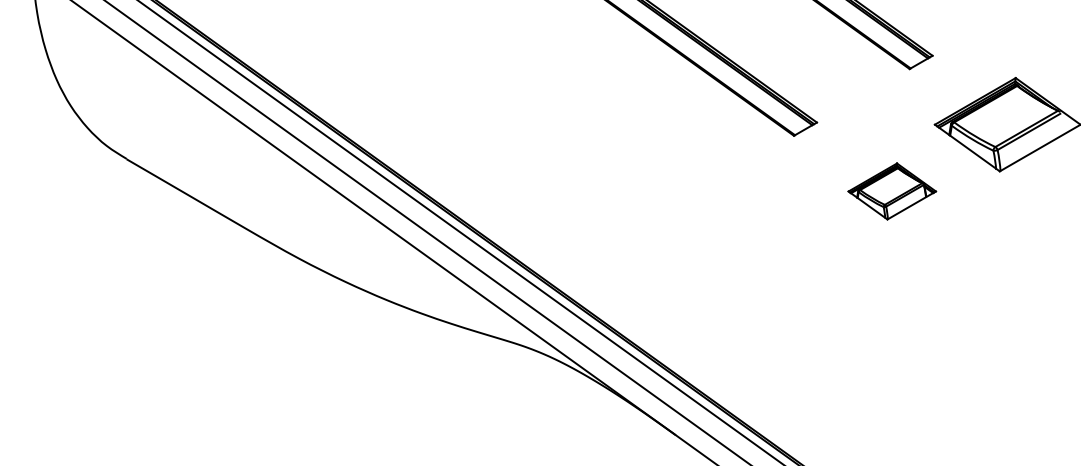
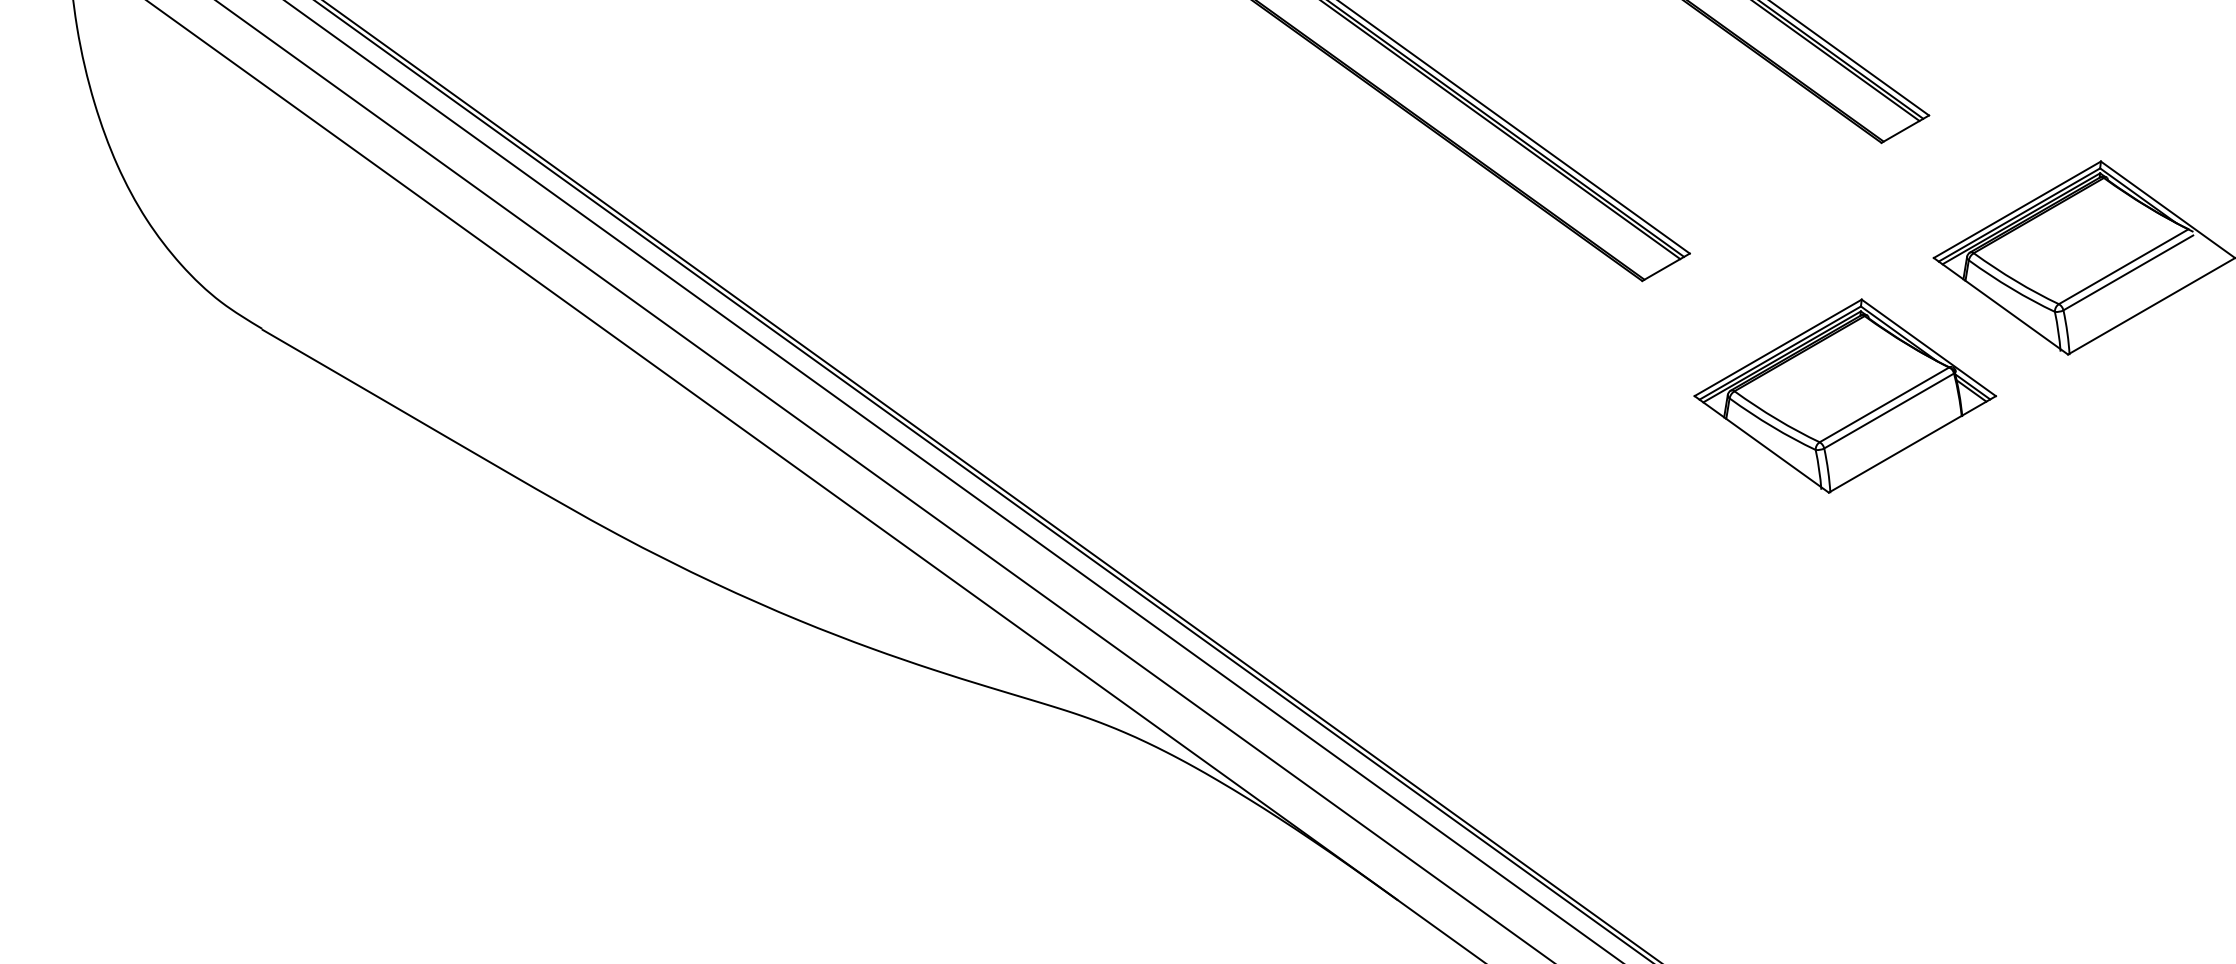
part: (892, 191) -> (1846, 396), size x1.67

